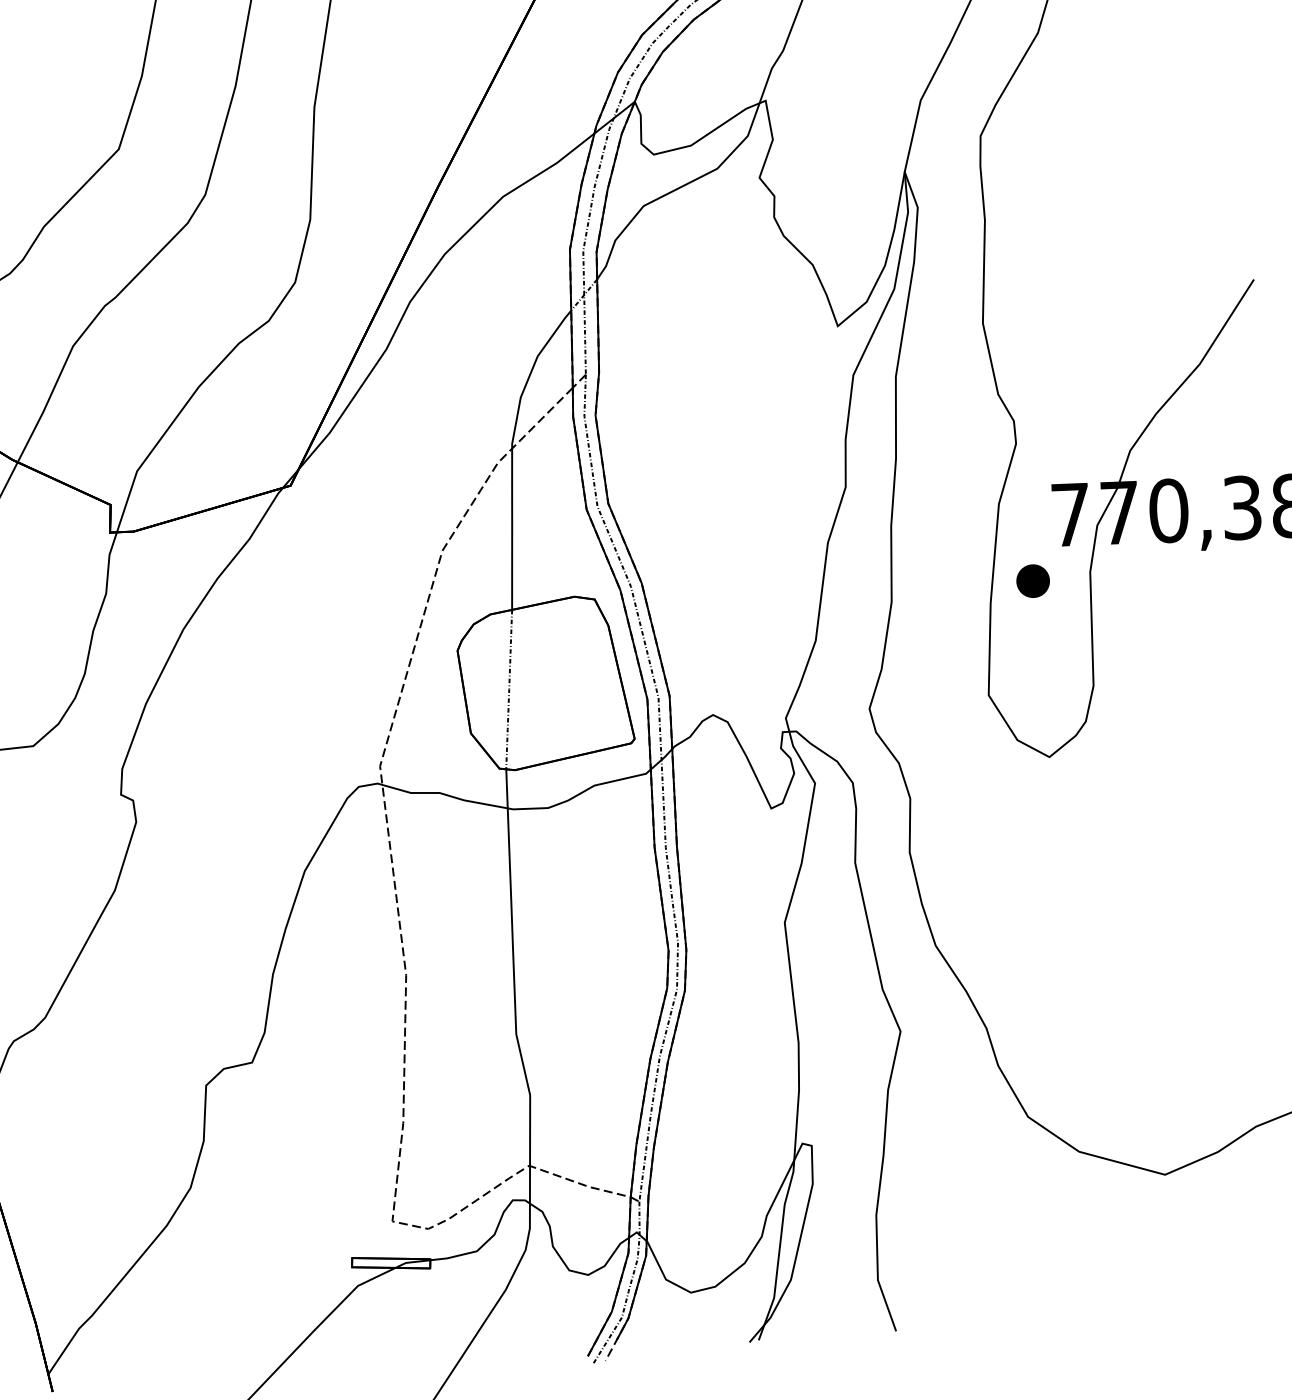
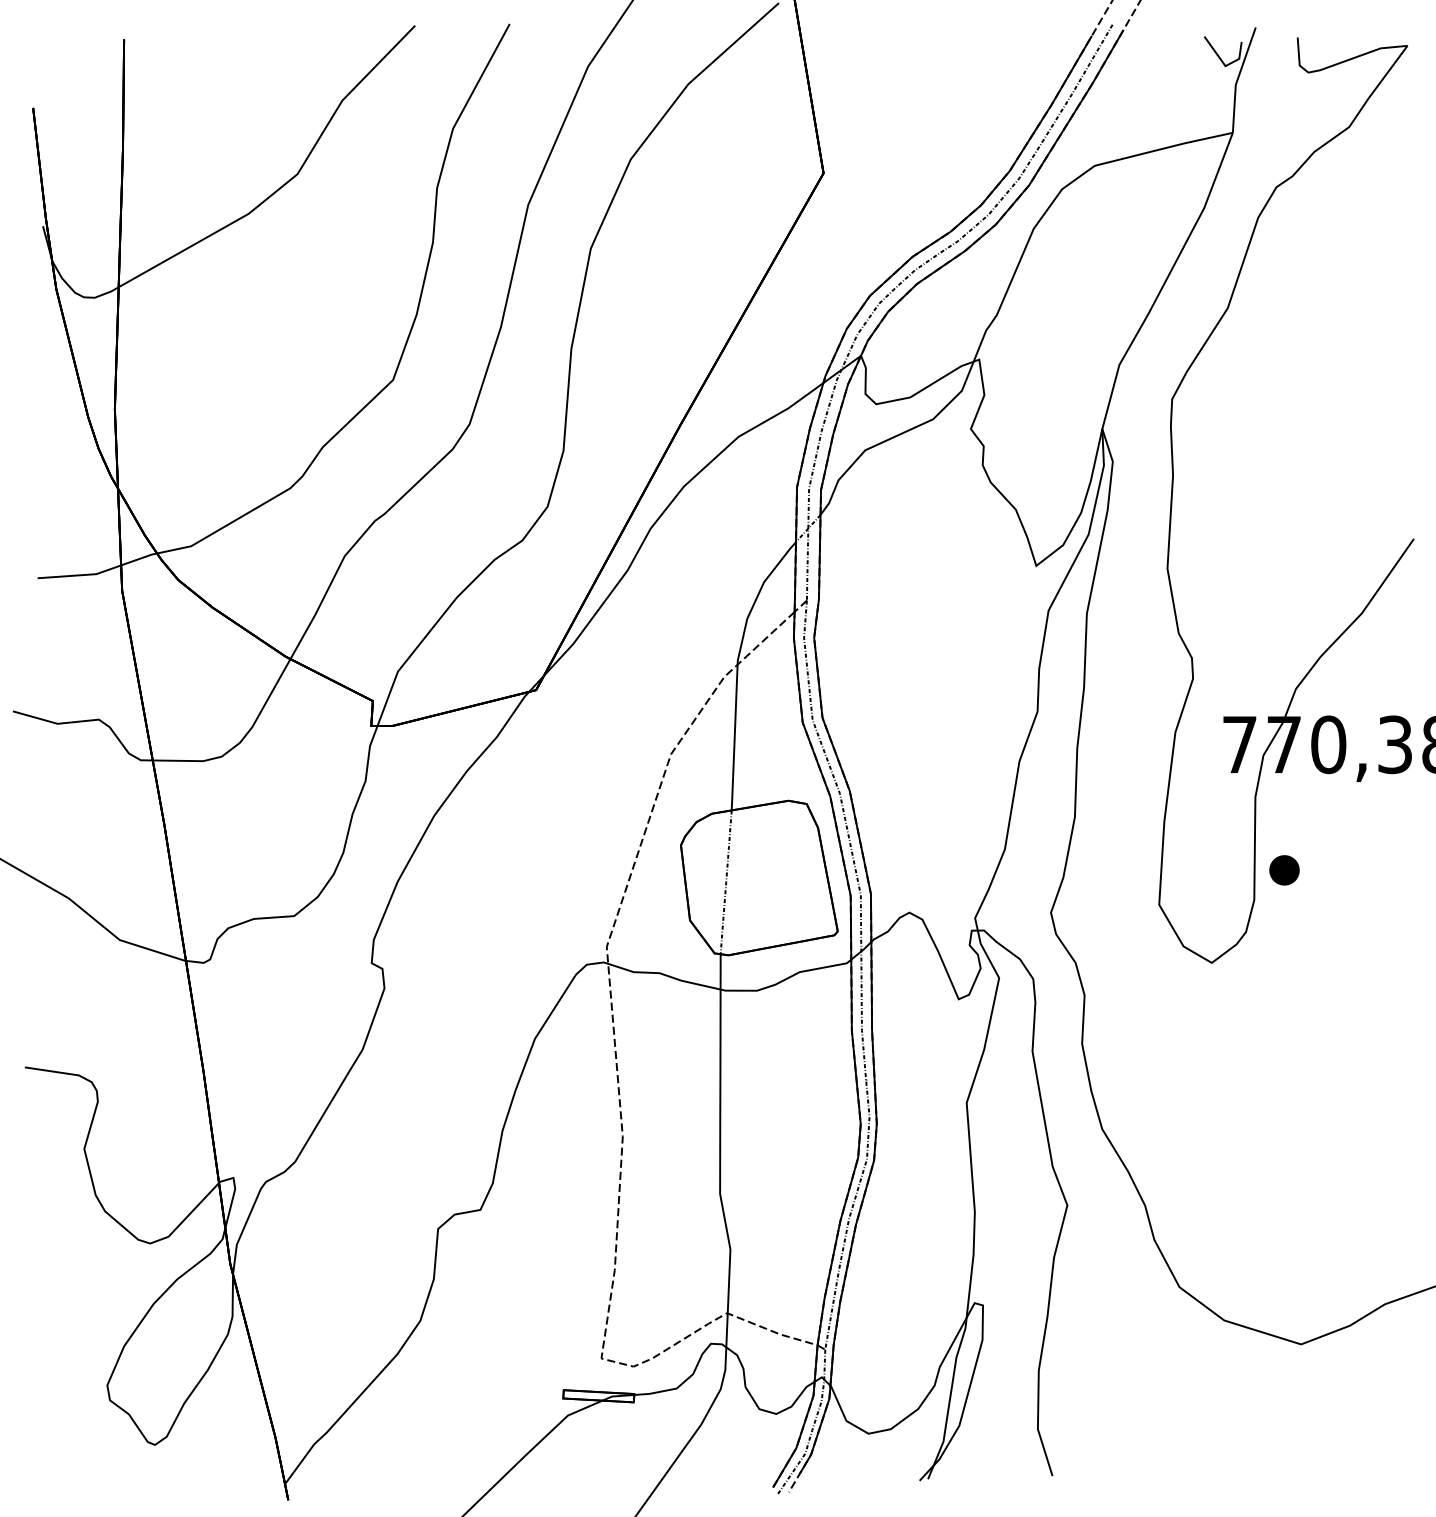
part: (1033, 581) -> (1284, 870), moved

